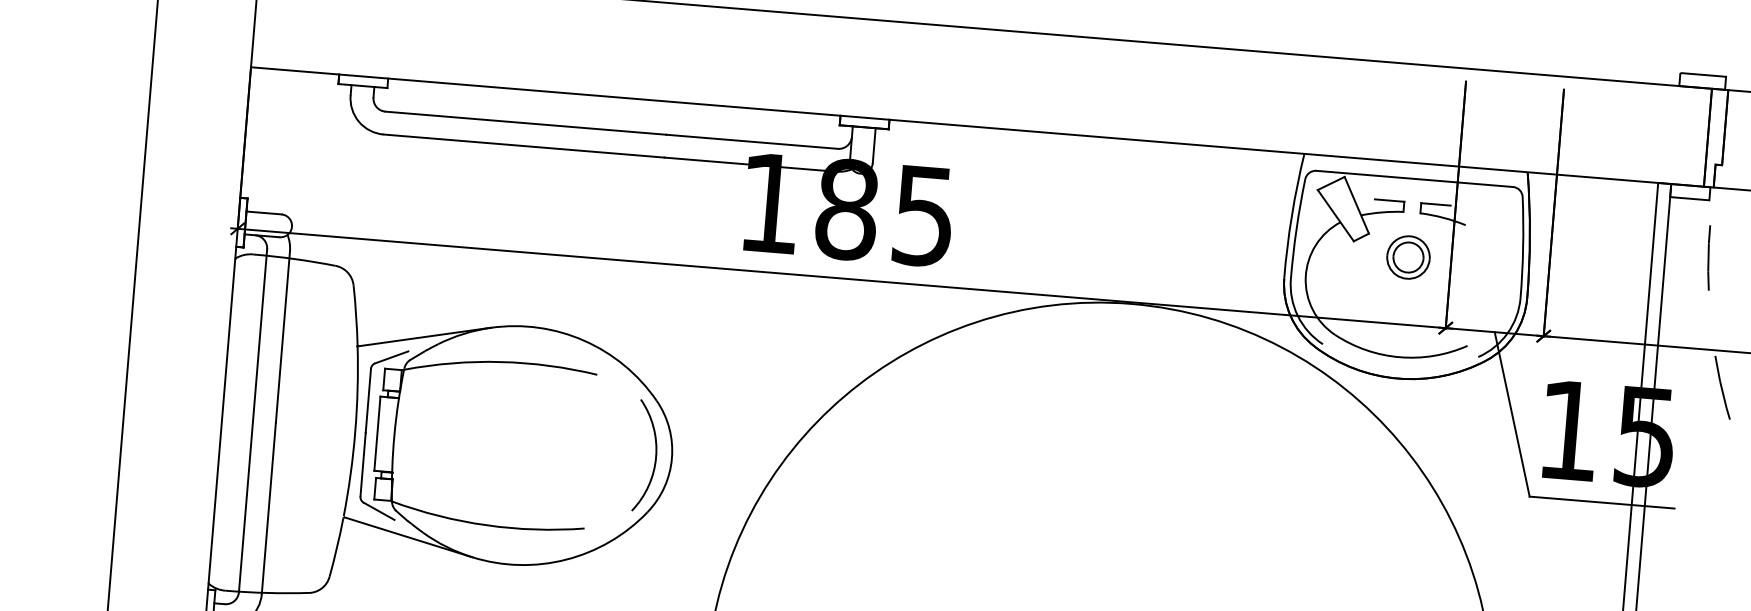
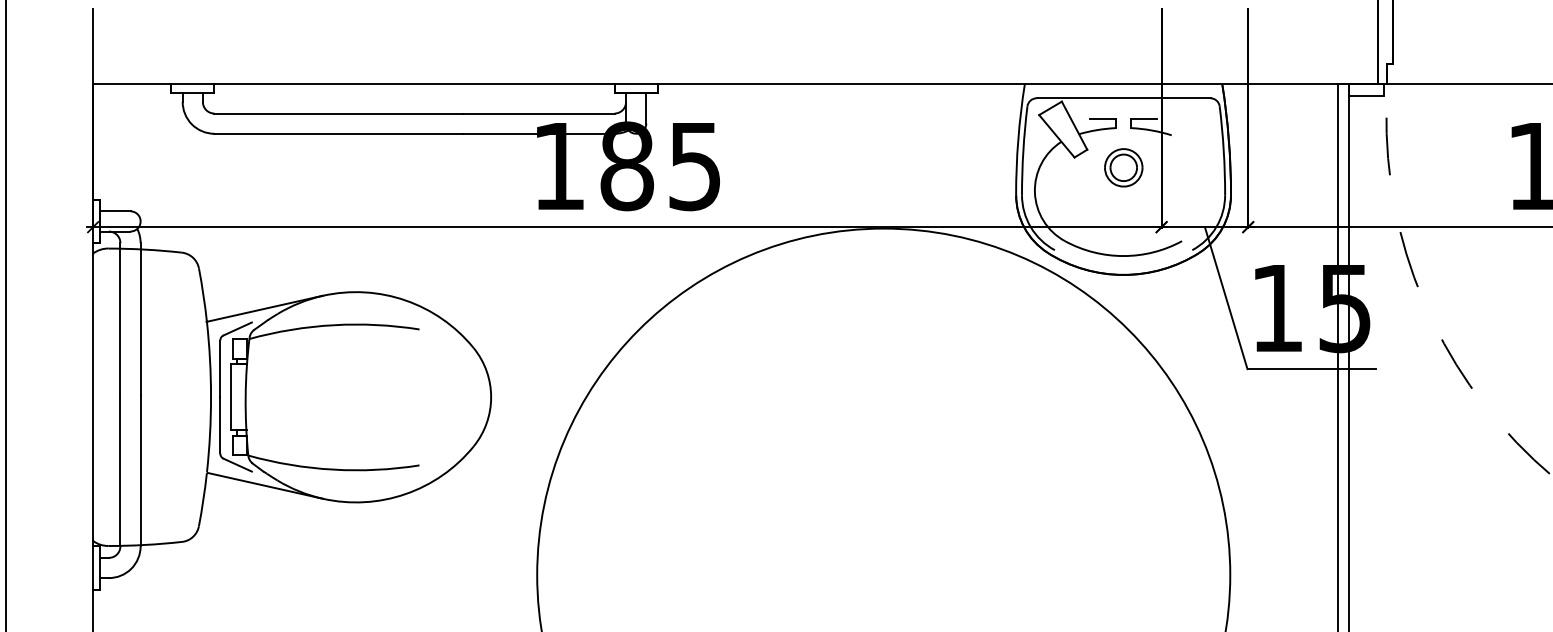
arc: (655, 455) -> (476, 396), removed

